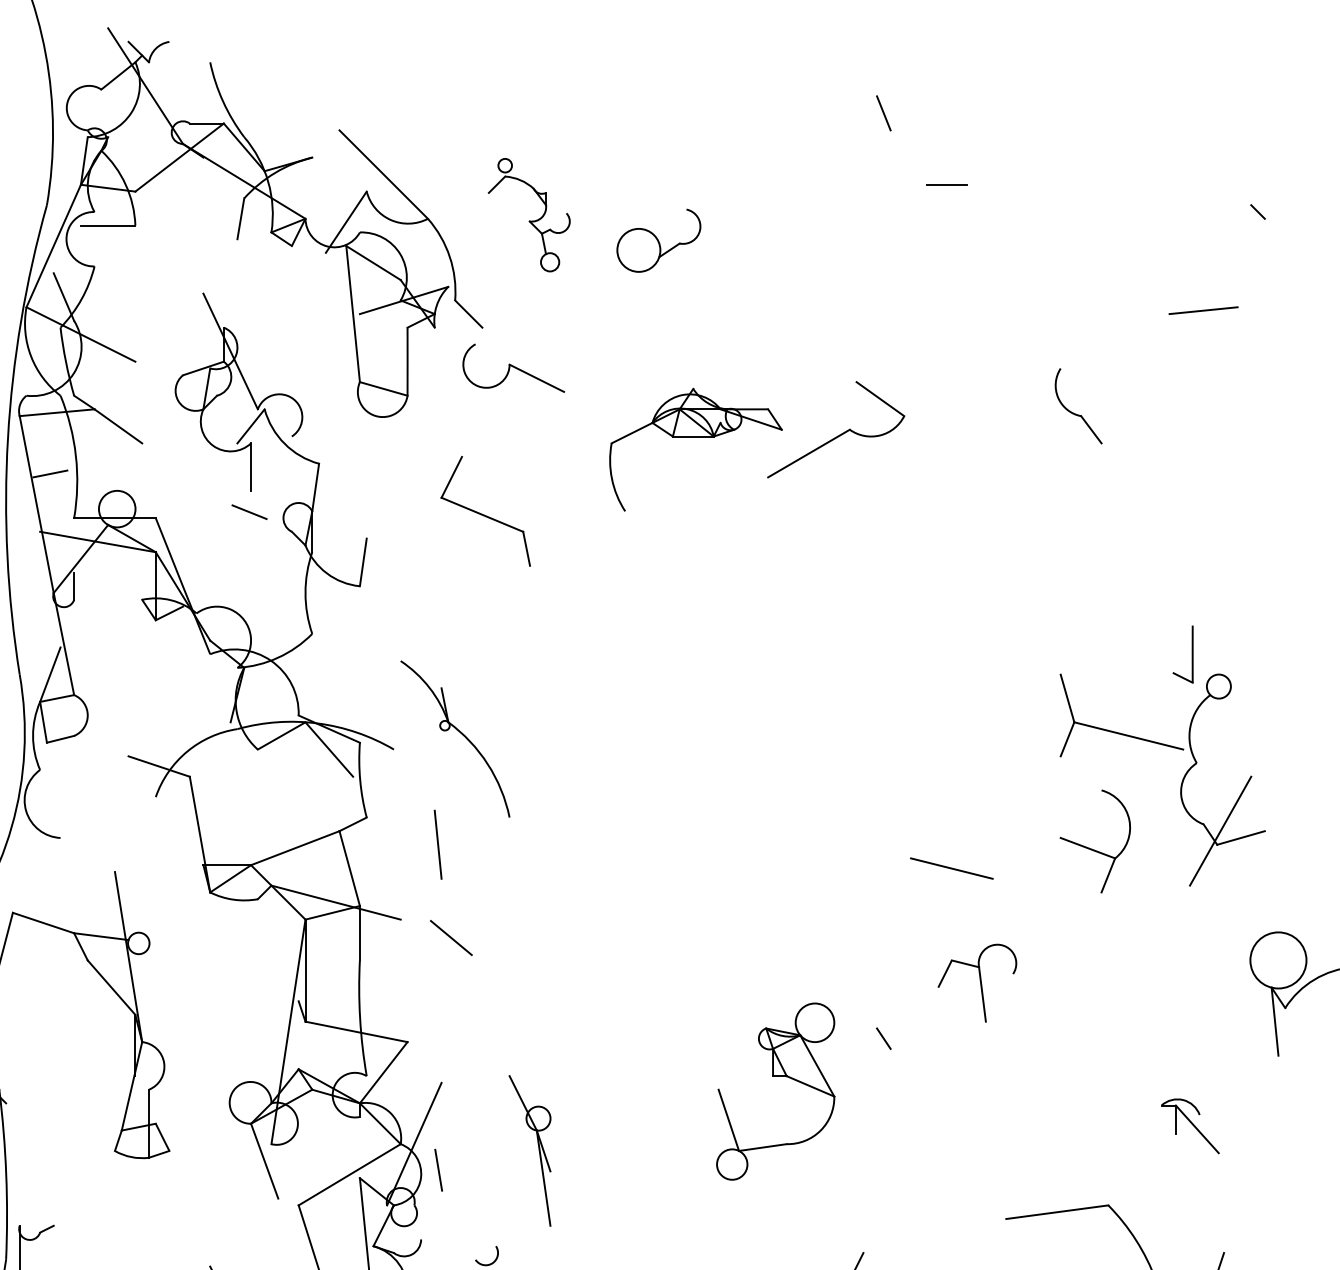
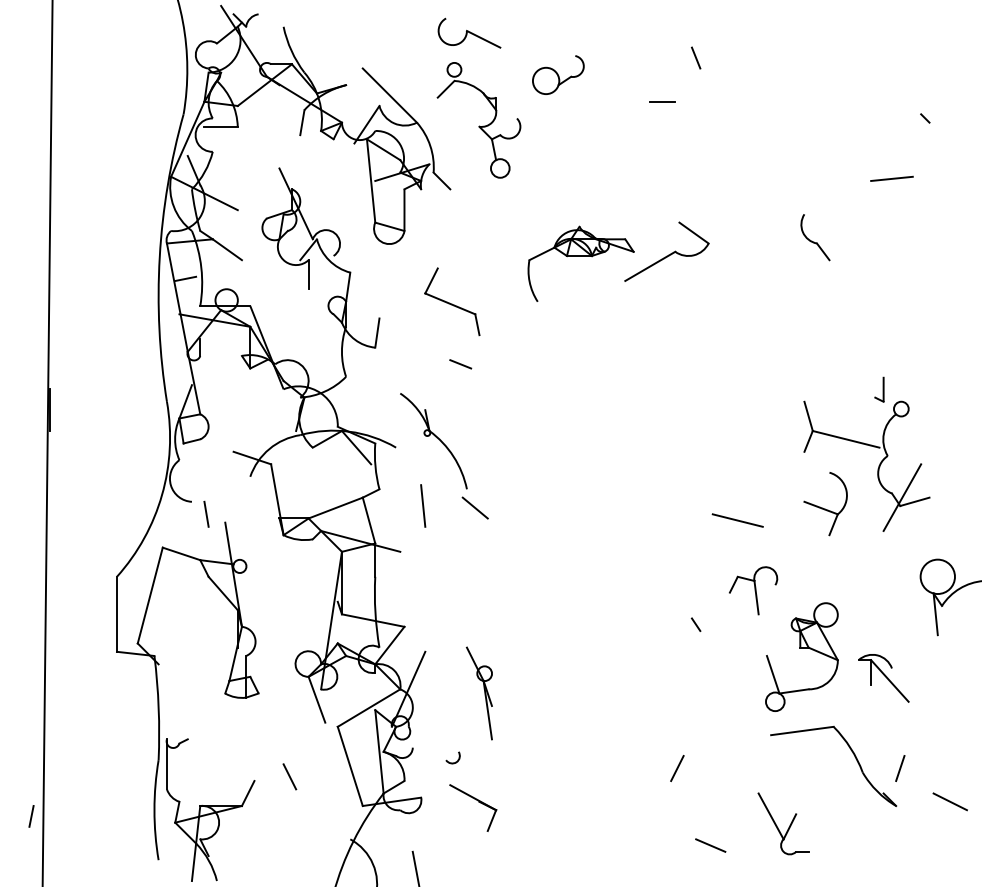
line: (946, 184) -> (662, 101), moved
part: (528, 215) -> (478, 120), size x1.67
part: (659, 239) -> (558, 74), moved
part: (513, 367) -> (469, 32), moved
line: (249, 512) -> (460, 364), moved
part: (1183, 654) -> (879, 389), size x0.71
line: (450, 937) -> (474, 507), moved
part: (775, 1077) -> (801, 648), moved
part: (1189, 1126) -> (883, 678), size x1.43
line: (438, 1168) -> (206, 513), moved

